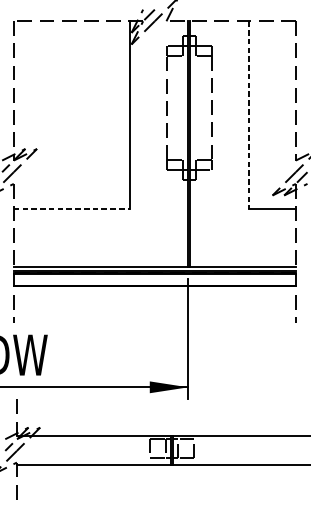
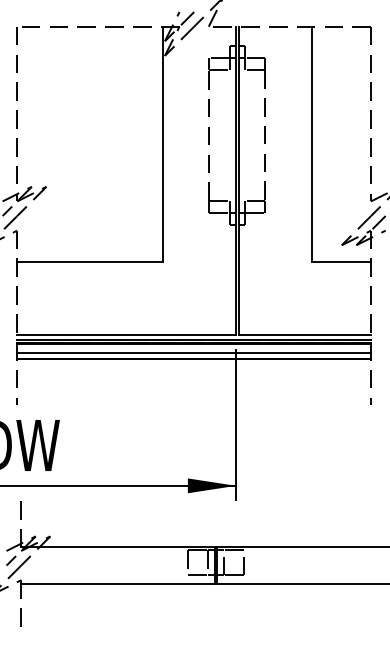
line: (248, 115) -> (311, 144), dashed -> solid
line: (72, 208) -> (90, 261), dashed -> solid
line: (155, 281) -> (194, 353), added

